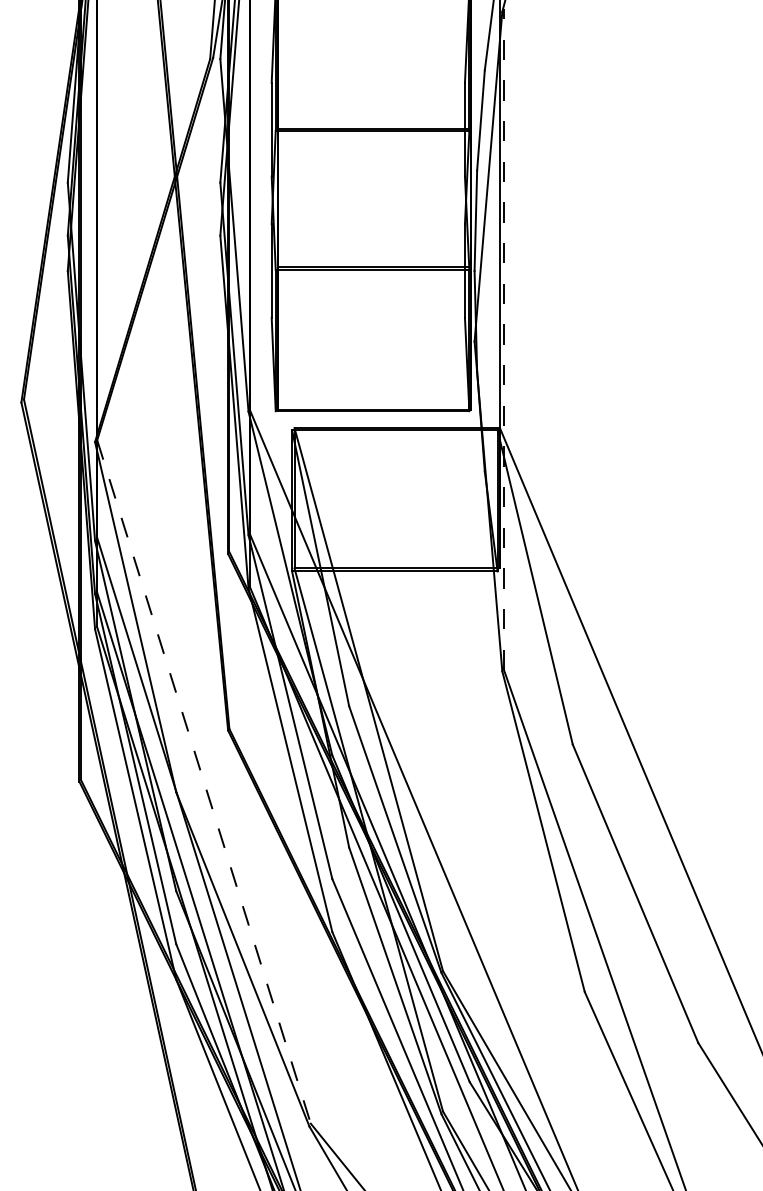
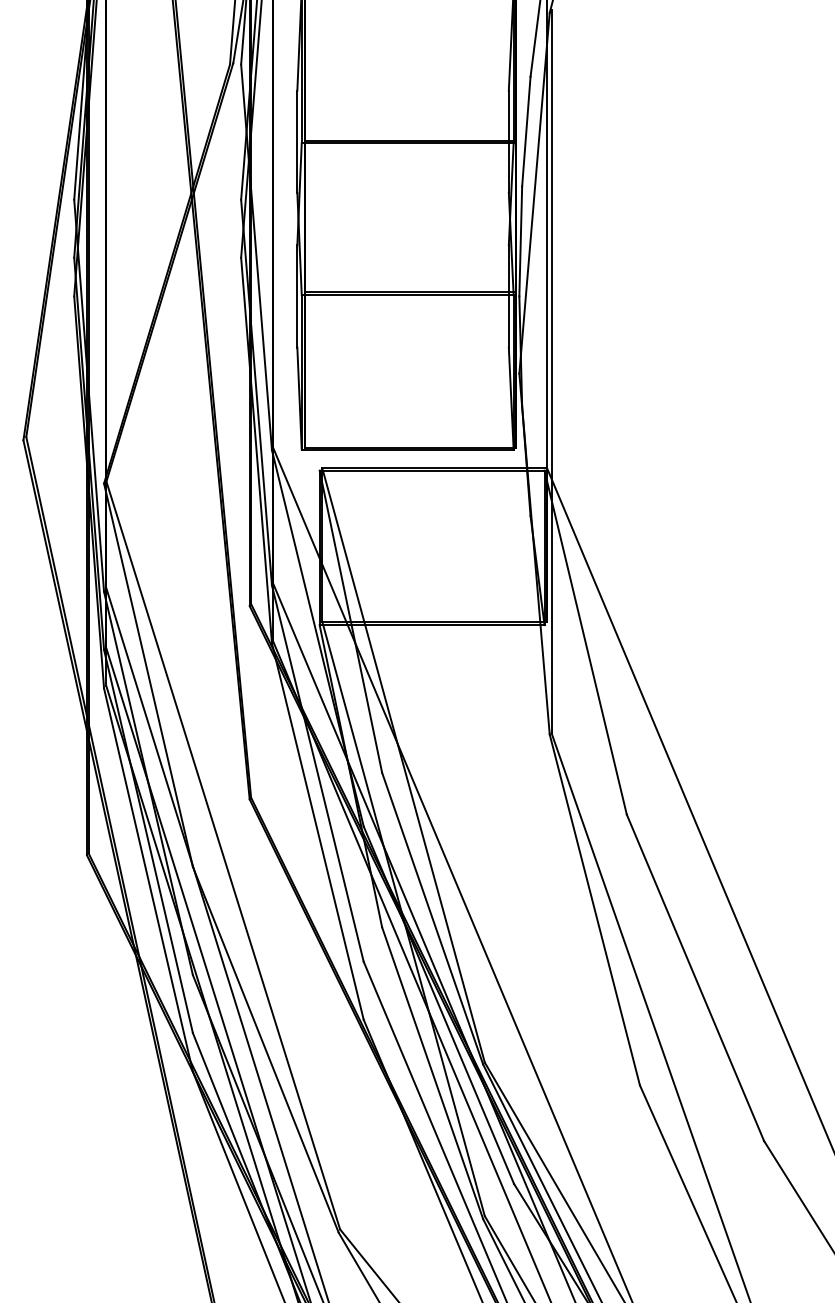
line: (504, 339) -> (552, 371), dashed -> solid
line: (204, 781) -> (223, 855), dashed -> solid

